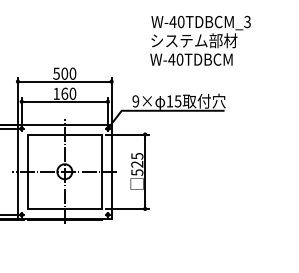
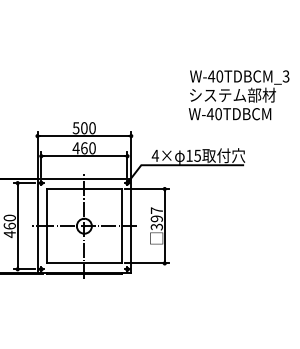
text: (199, 41) -> (238, 95), moved
text: (55, 94) -> (75, 148), 160 -> 460
text: (134, 101) -> (154, 155), 9× -> 4×
text: (136, 164) -> (156, 218), 525 -> 397

